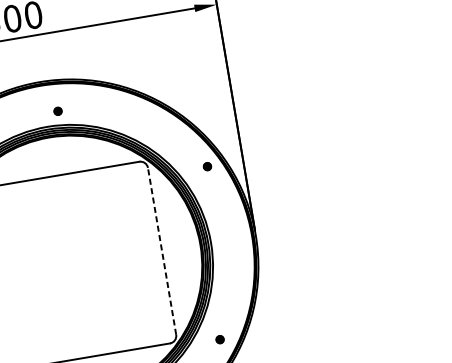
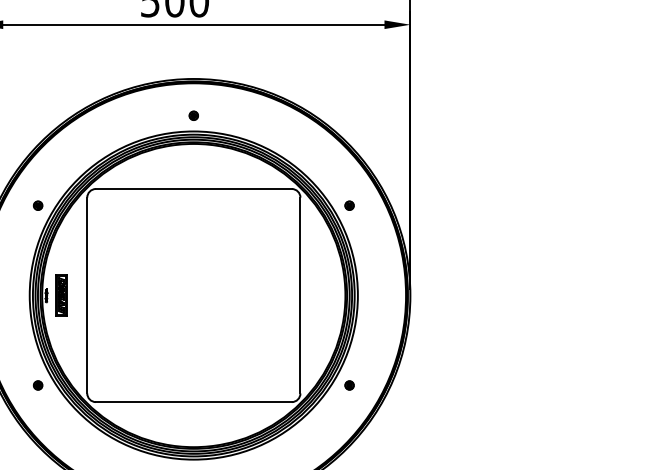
part: (57, 111) -> (193, 115), moved
part: (207, 166) -> (349, 205), moved
line: (162, 251) -> (300, 295), dashed -> solid
part: (220, 339) -> (349, 385), moved

